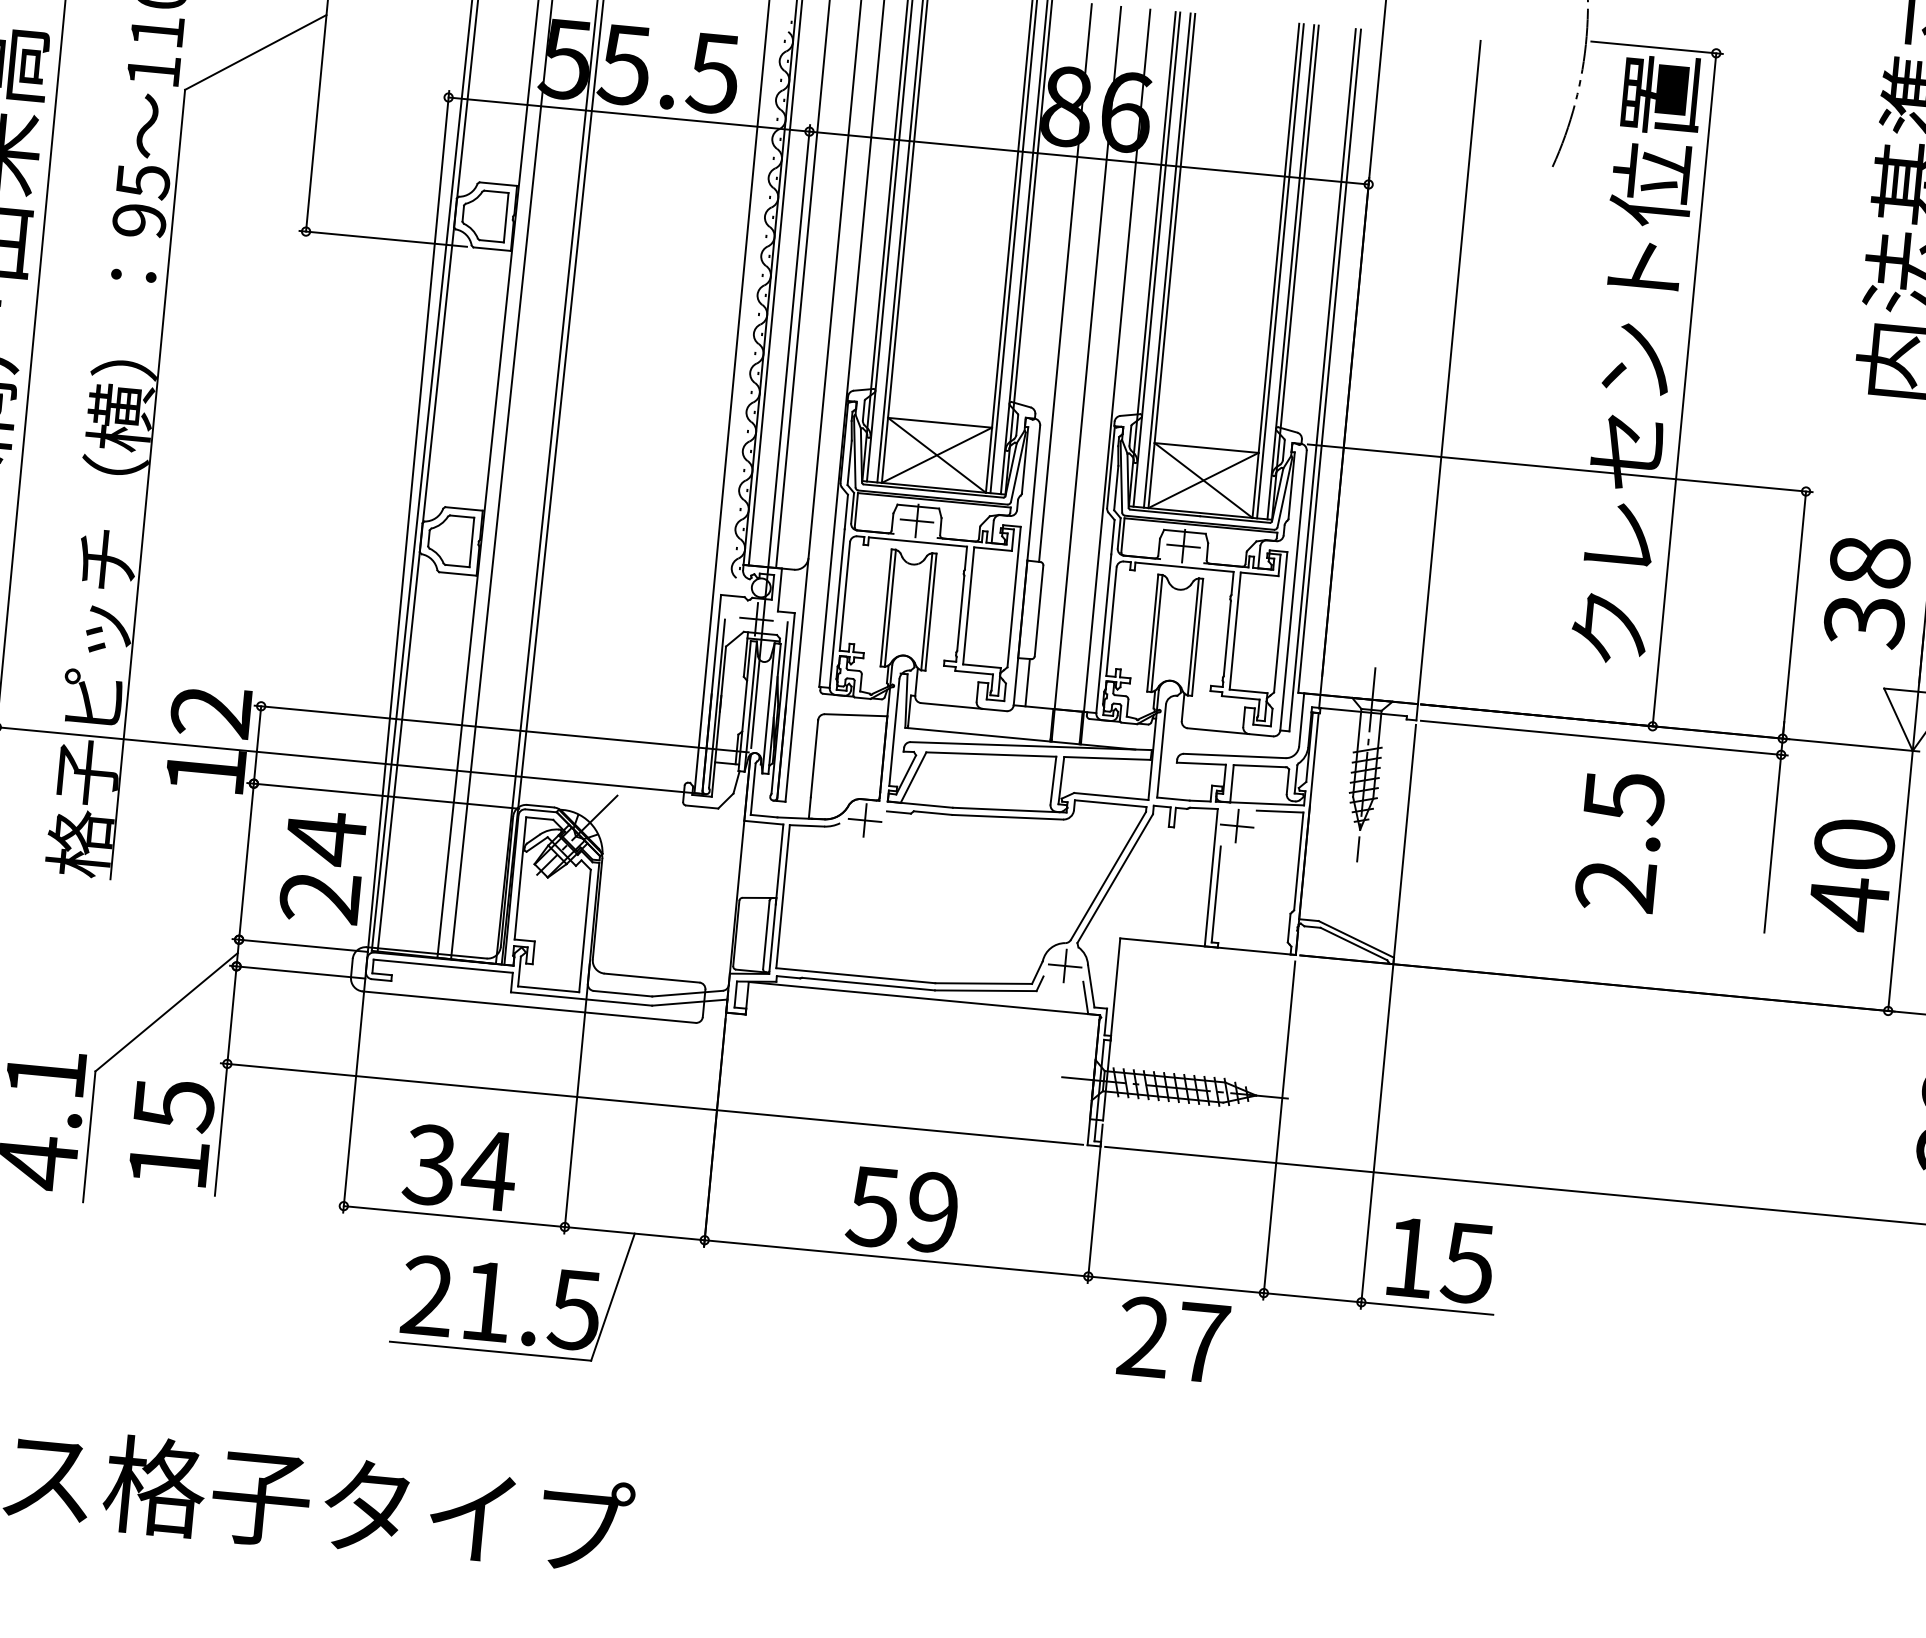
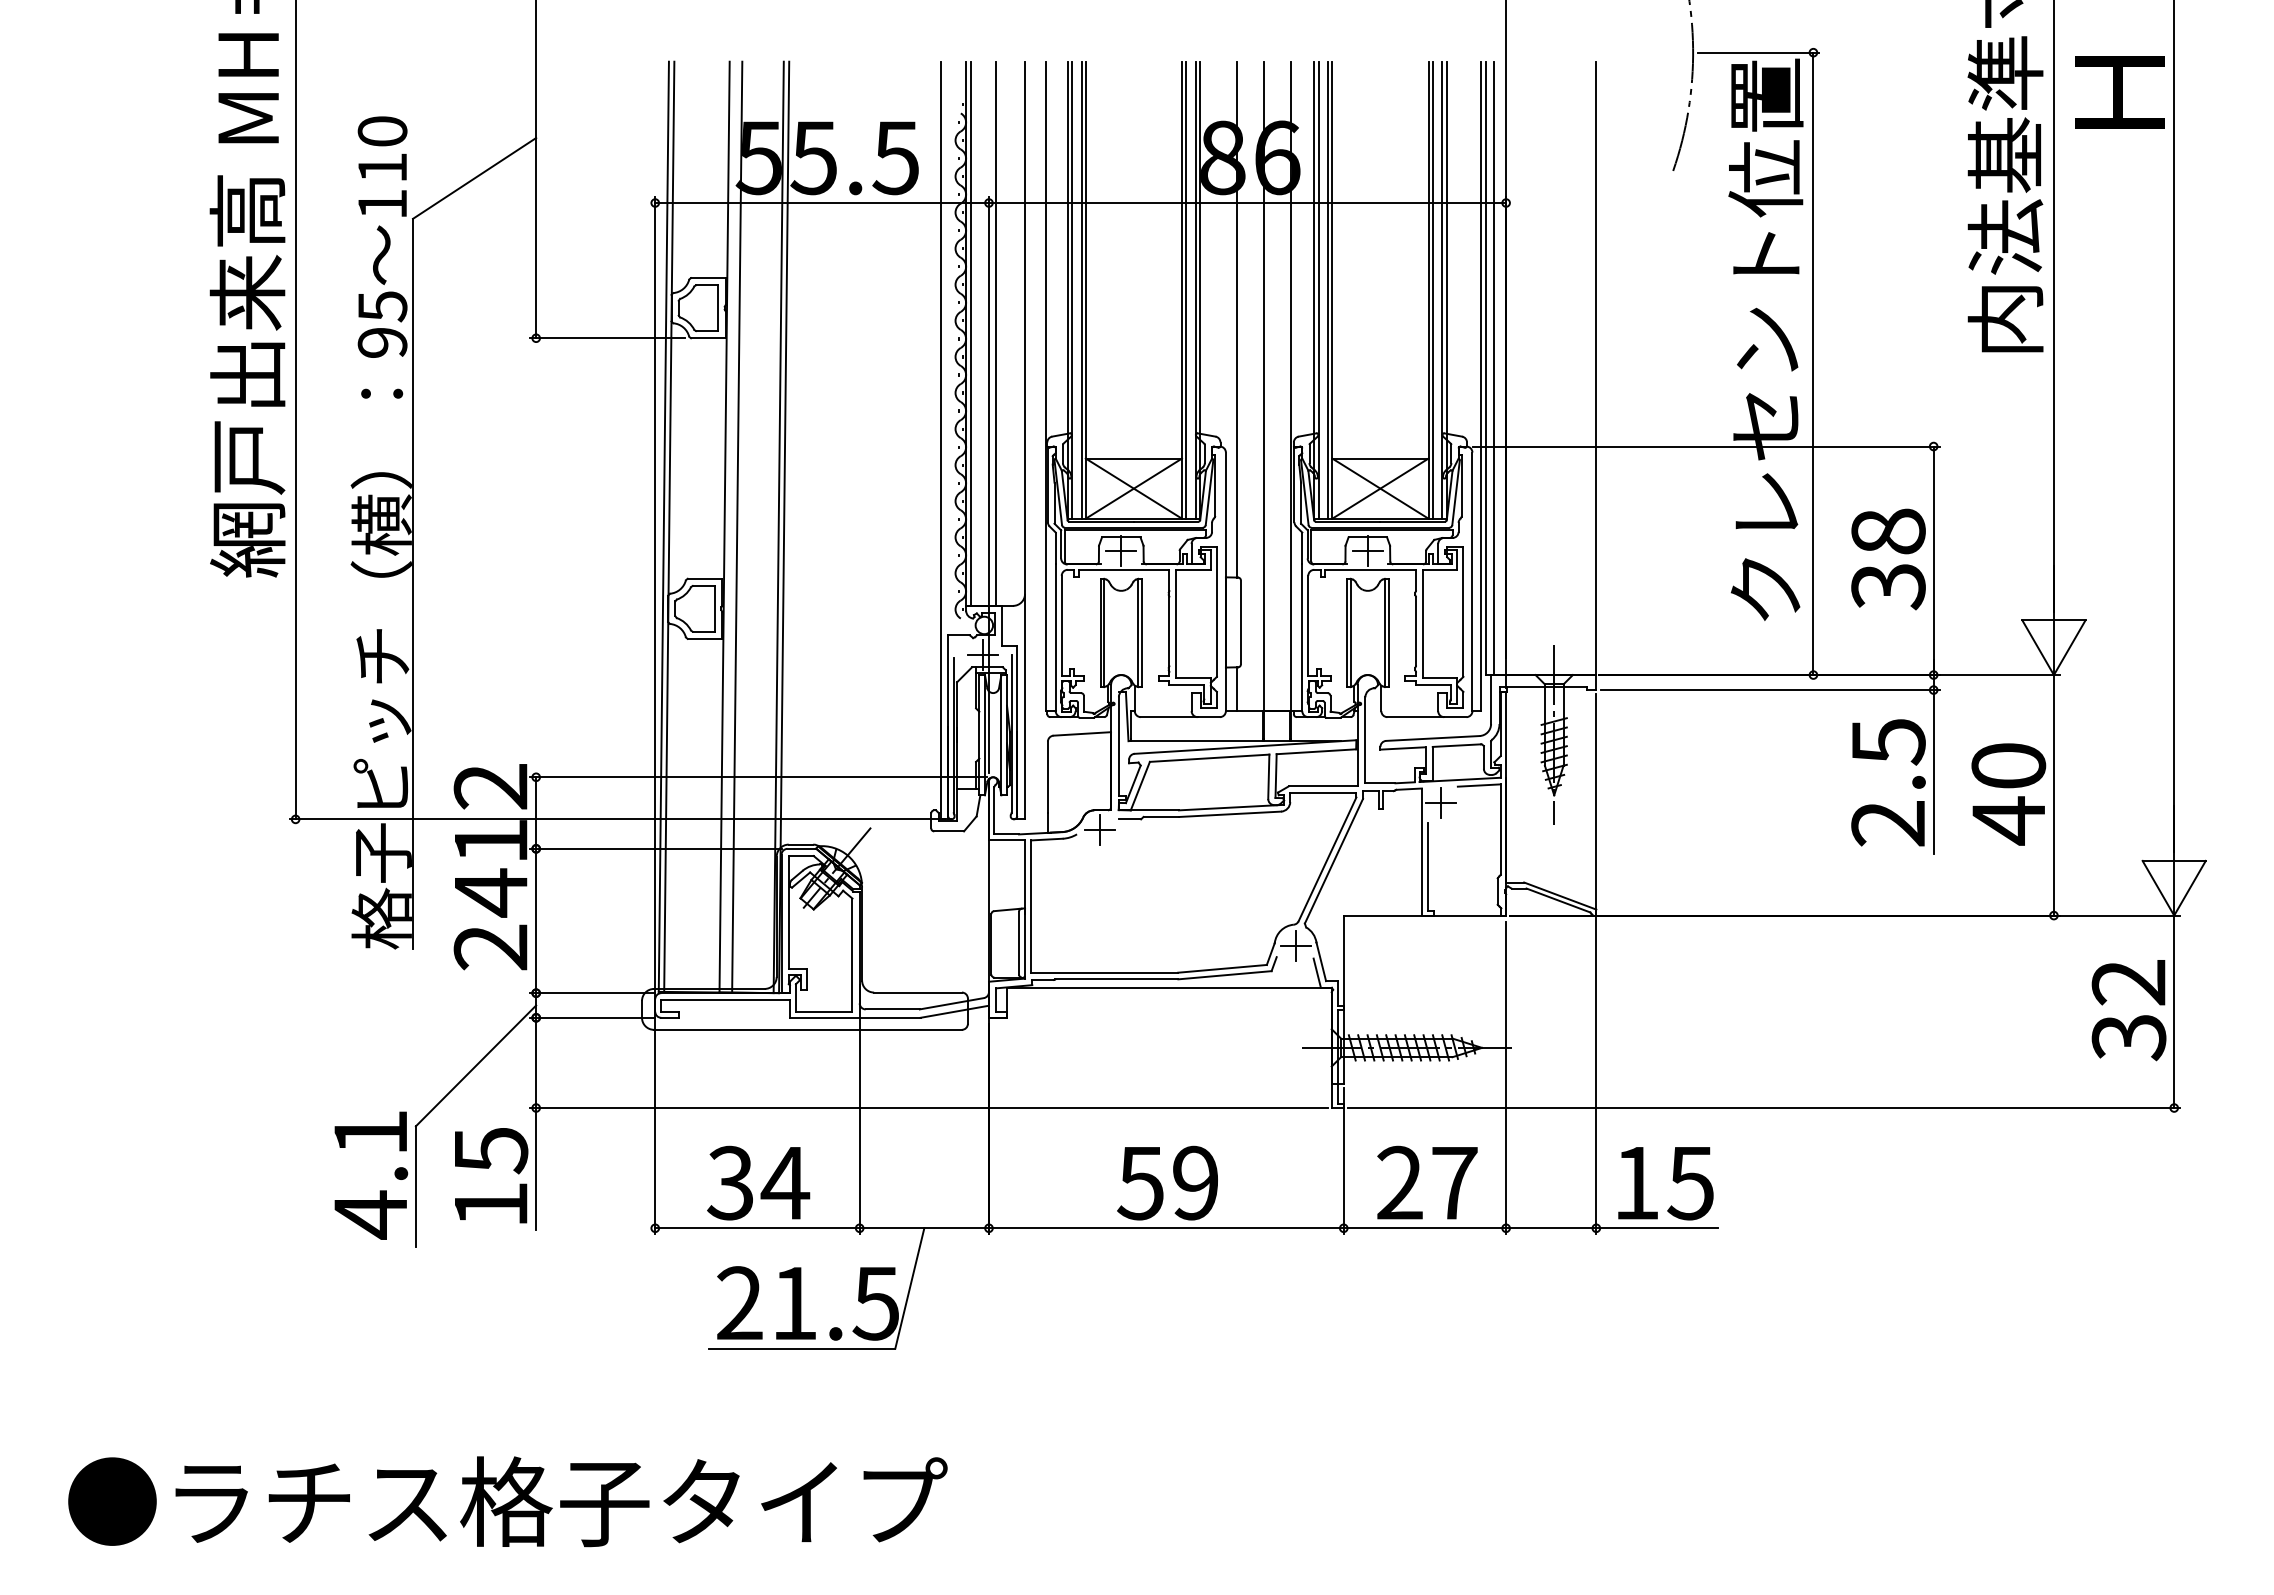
line: (1339, 362) -> (1494, 368), added
text: (1867, 592) -> (1888, 559), moved
text: (1620, 841) -> (1888, 782), moved
text: (322, 867) -> (490, 919), moved
text: (1173, 1339) -> (1427, 1182), moved

